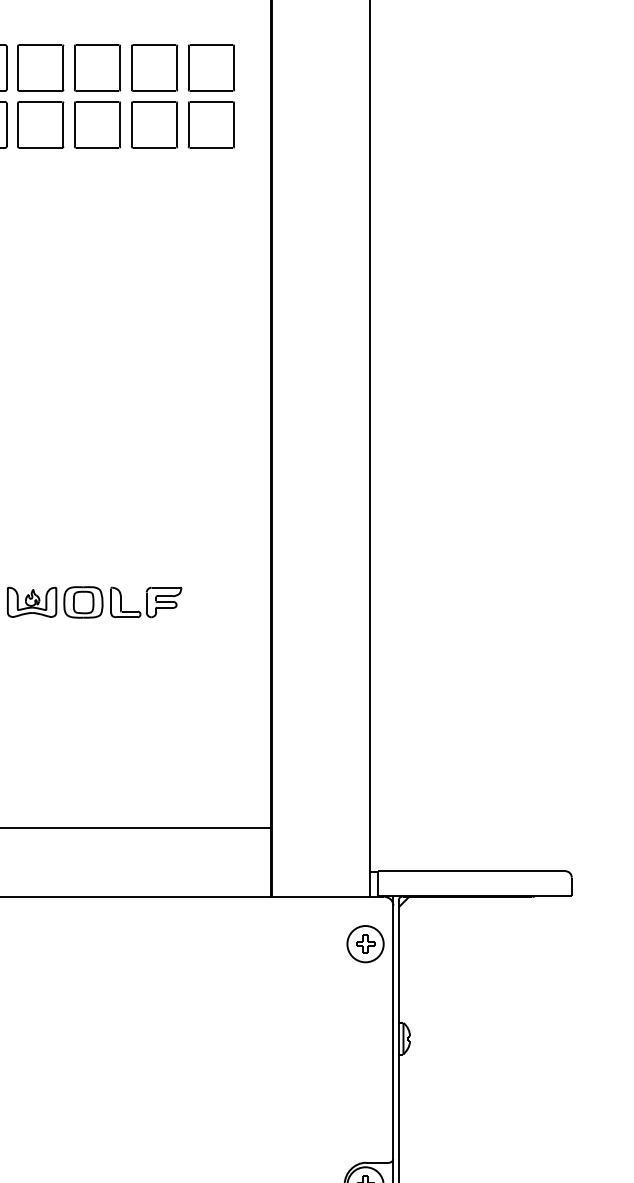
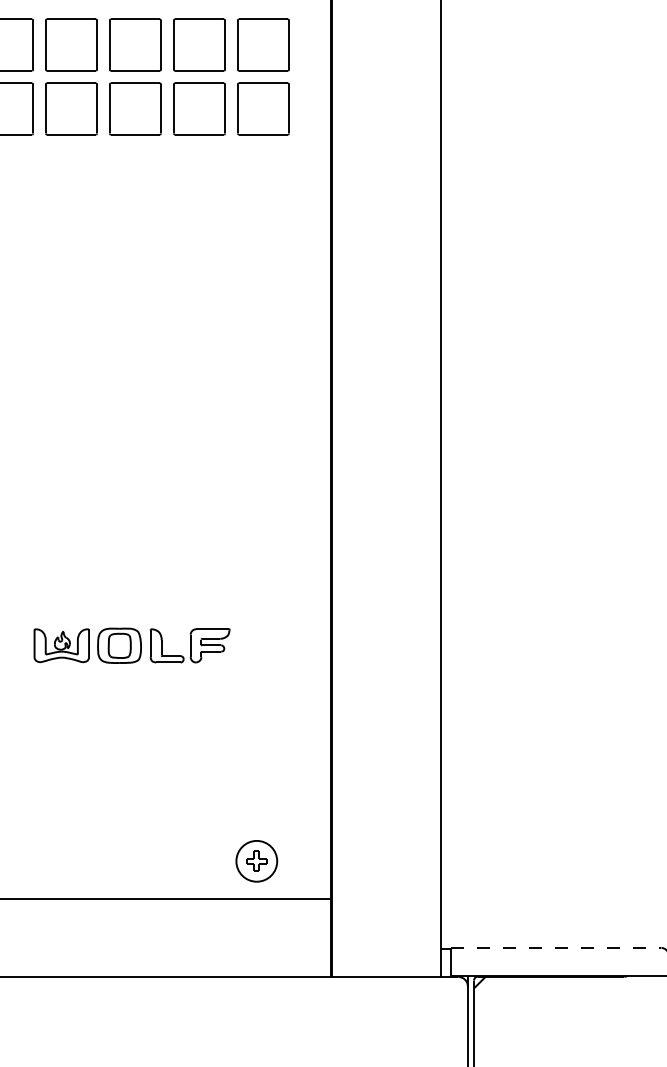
line: (471, 871) -> (555, 948), solid -> dashed
part: (365, 944) -> (256, 861), moved

